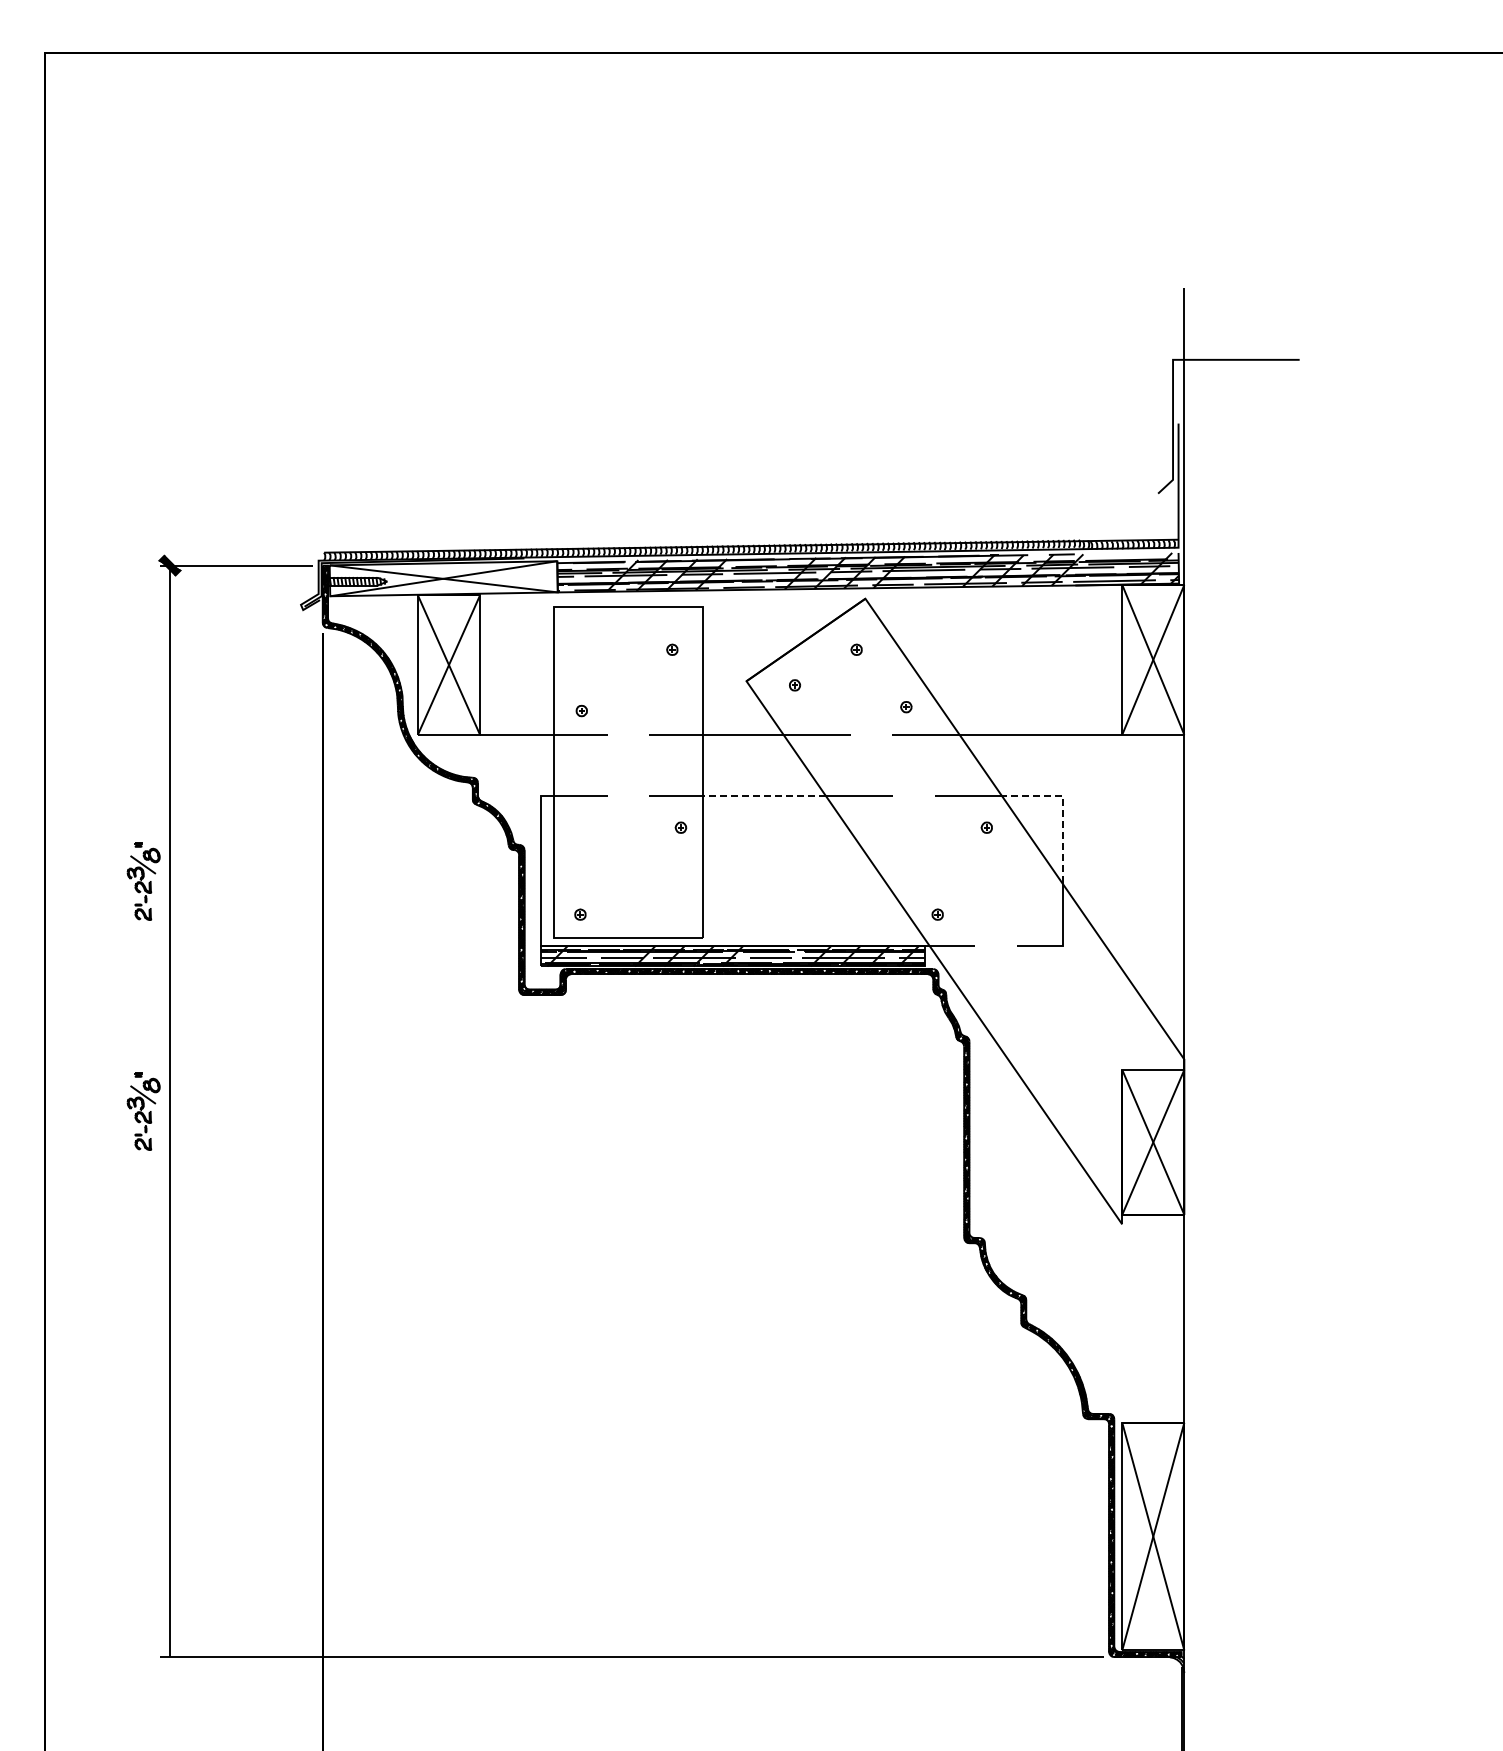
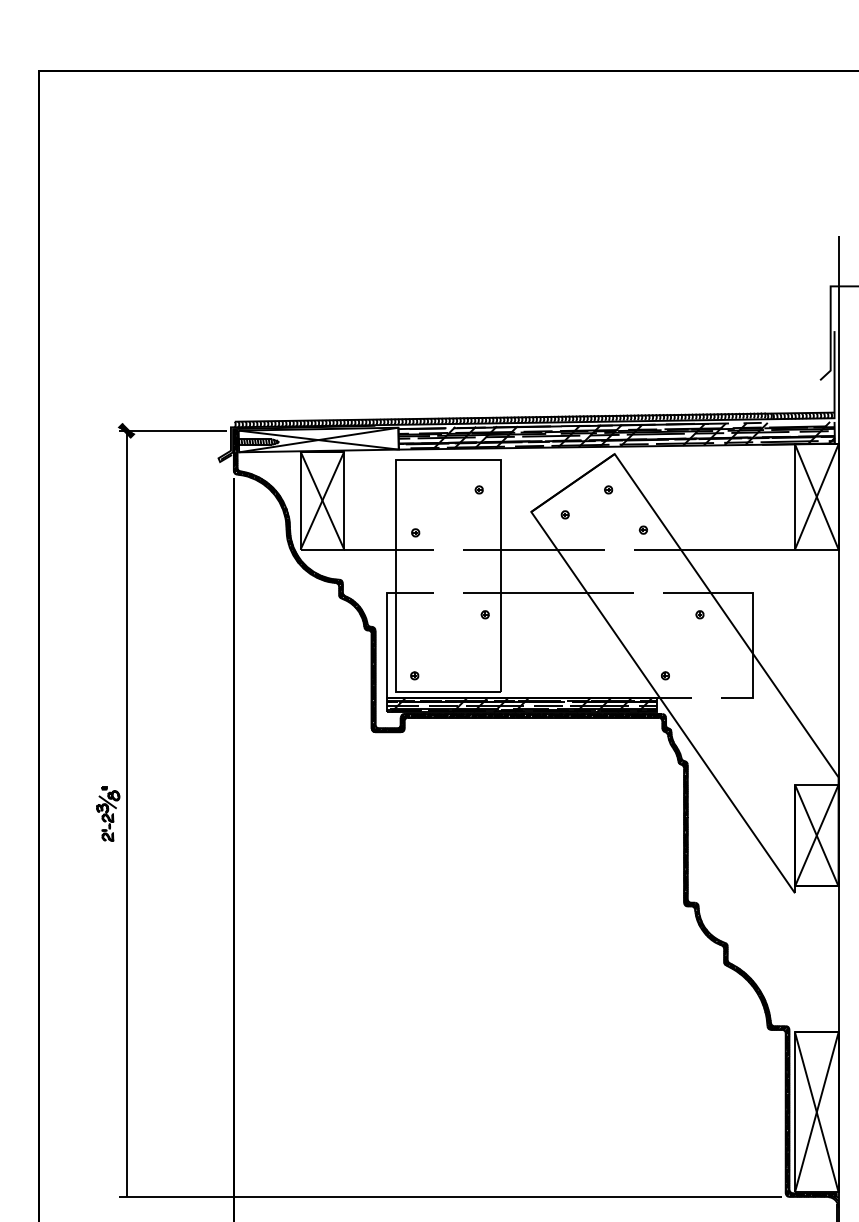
line: (764, 796) -> (543, 592), dashed -> solid
line: (1062, 808) -> (753, 601), dashed -> solid
part: (143, 881) -> (108, 652), removed

